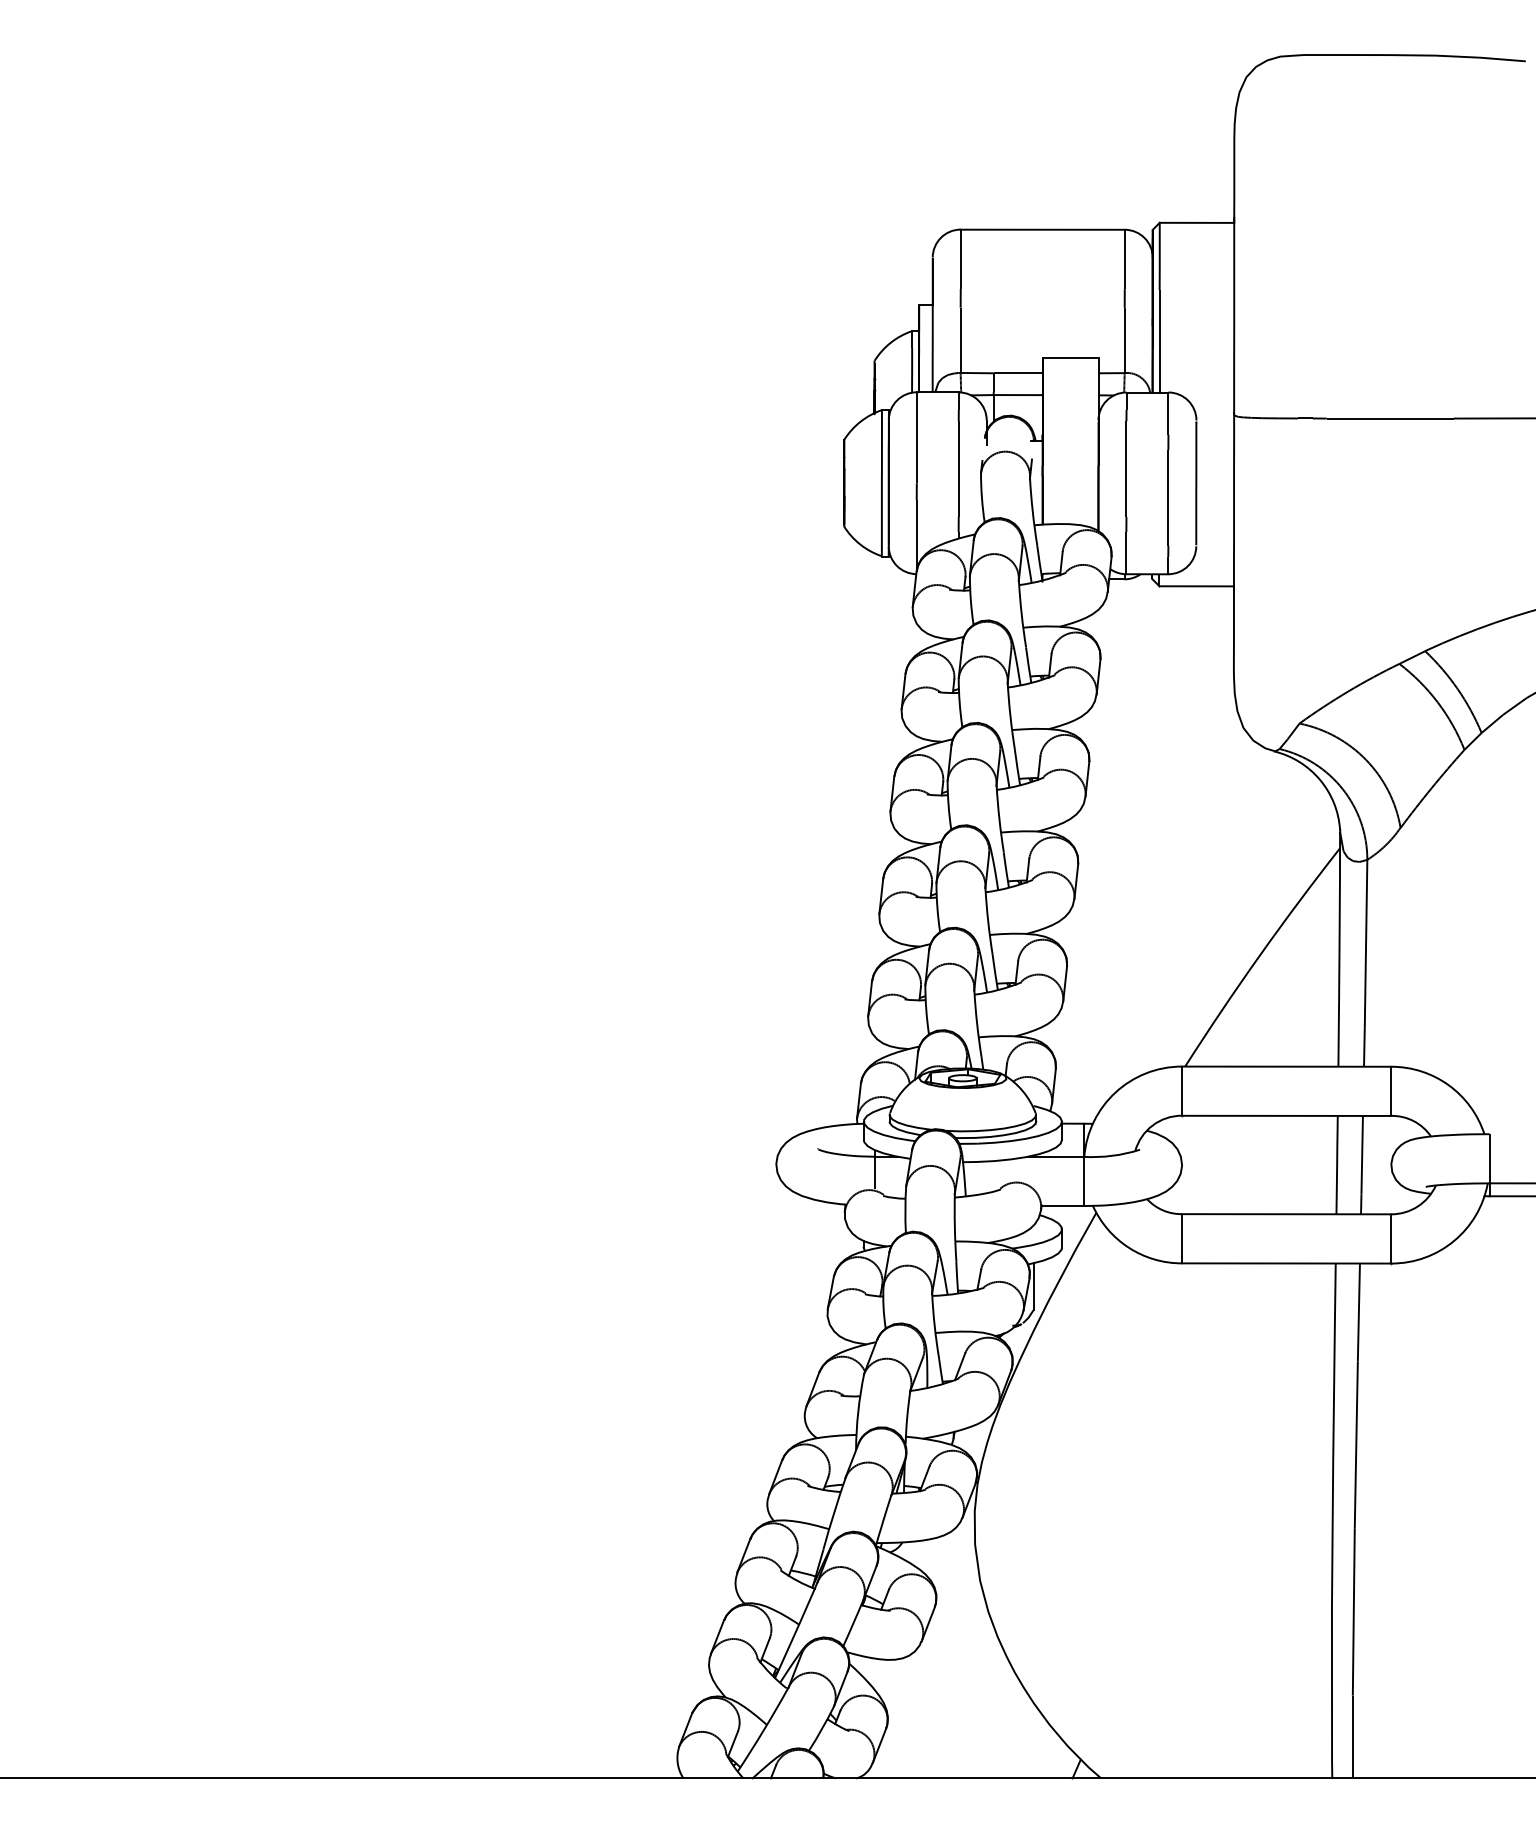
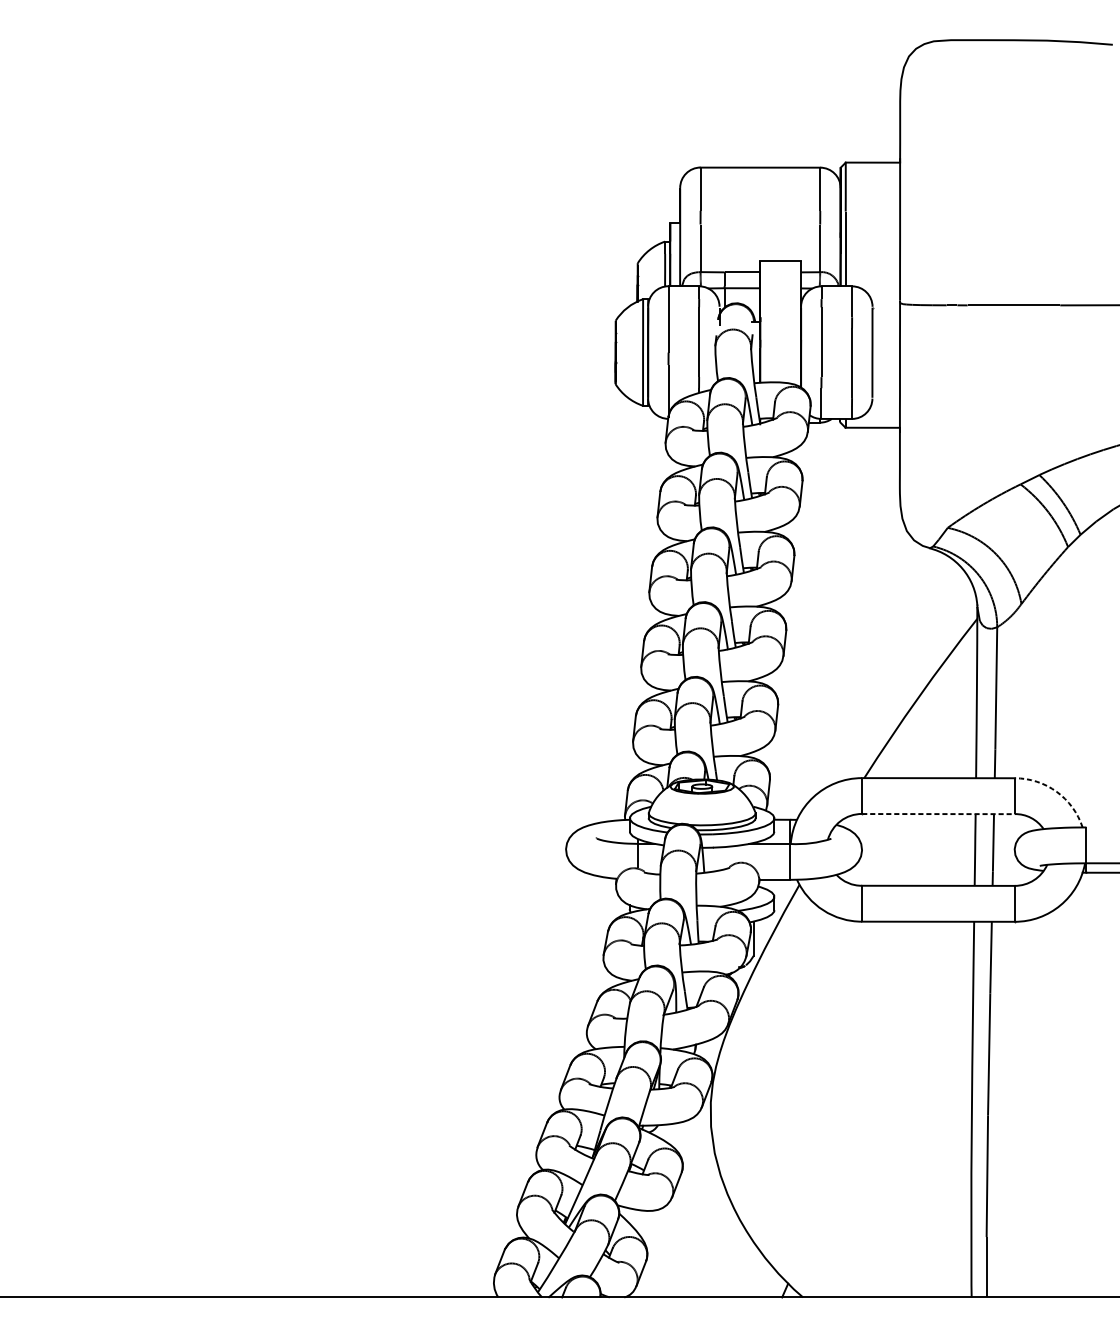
arc: (1448, 1085) -> (1056, 791), solid -> dashed
line: (1286, 1115) -> (938, 813), solid -> dashed

